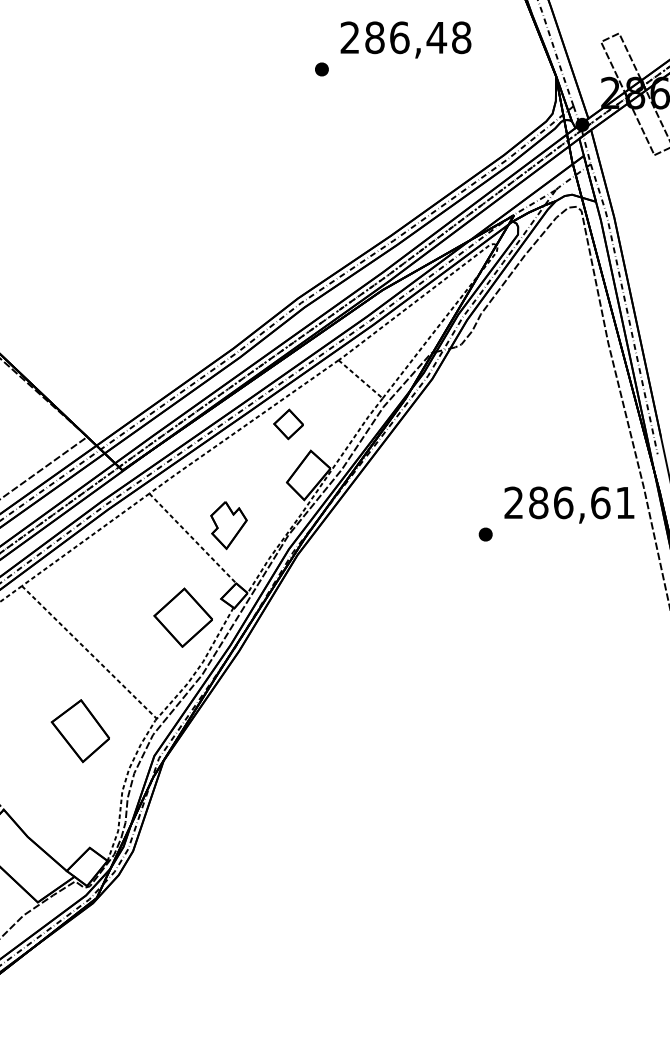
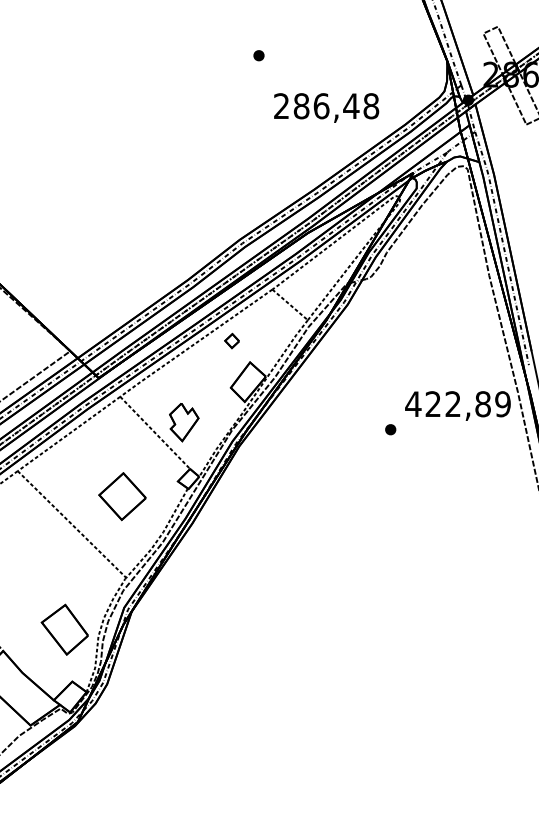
text: (405, 39) -> (326, 107), moved
part: (287, 423) -> (231, 340), size x0.6
text: (568, 503) -> (457, 404), 286,61 -> 422,89
part: (183, 617) -> (122, 496), moved
part: (80, 730) -> (64, 629), moved

